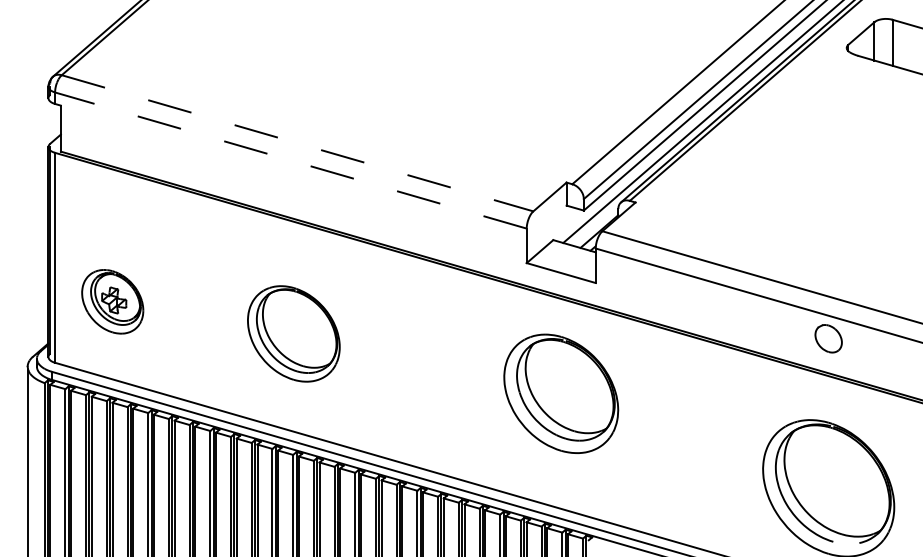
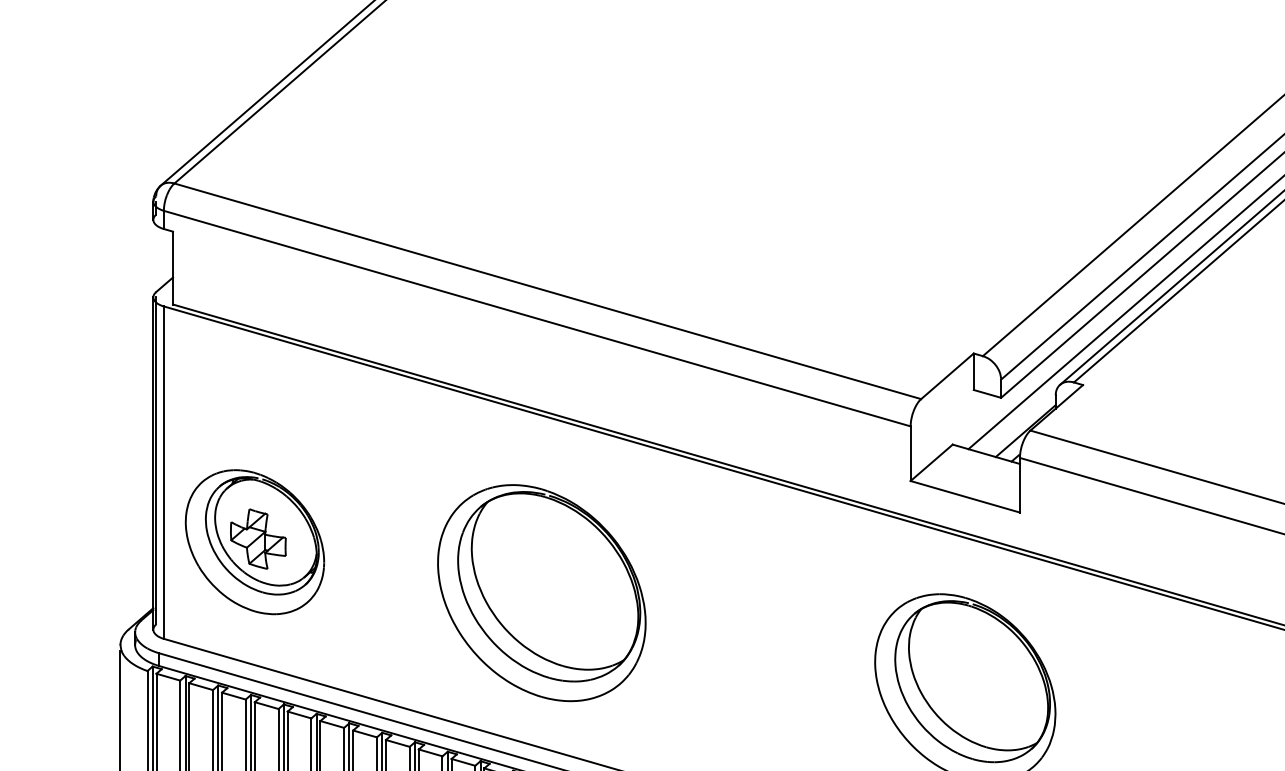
line: (298, 143) -> (549, 291), dashed -> solid
line: (290, 160) -> (536, 318), dashed -> solid
part: (112, 301) -> (254, 541), size x1.43
part: (293, 333) -> (541, 592), size x1.43

